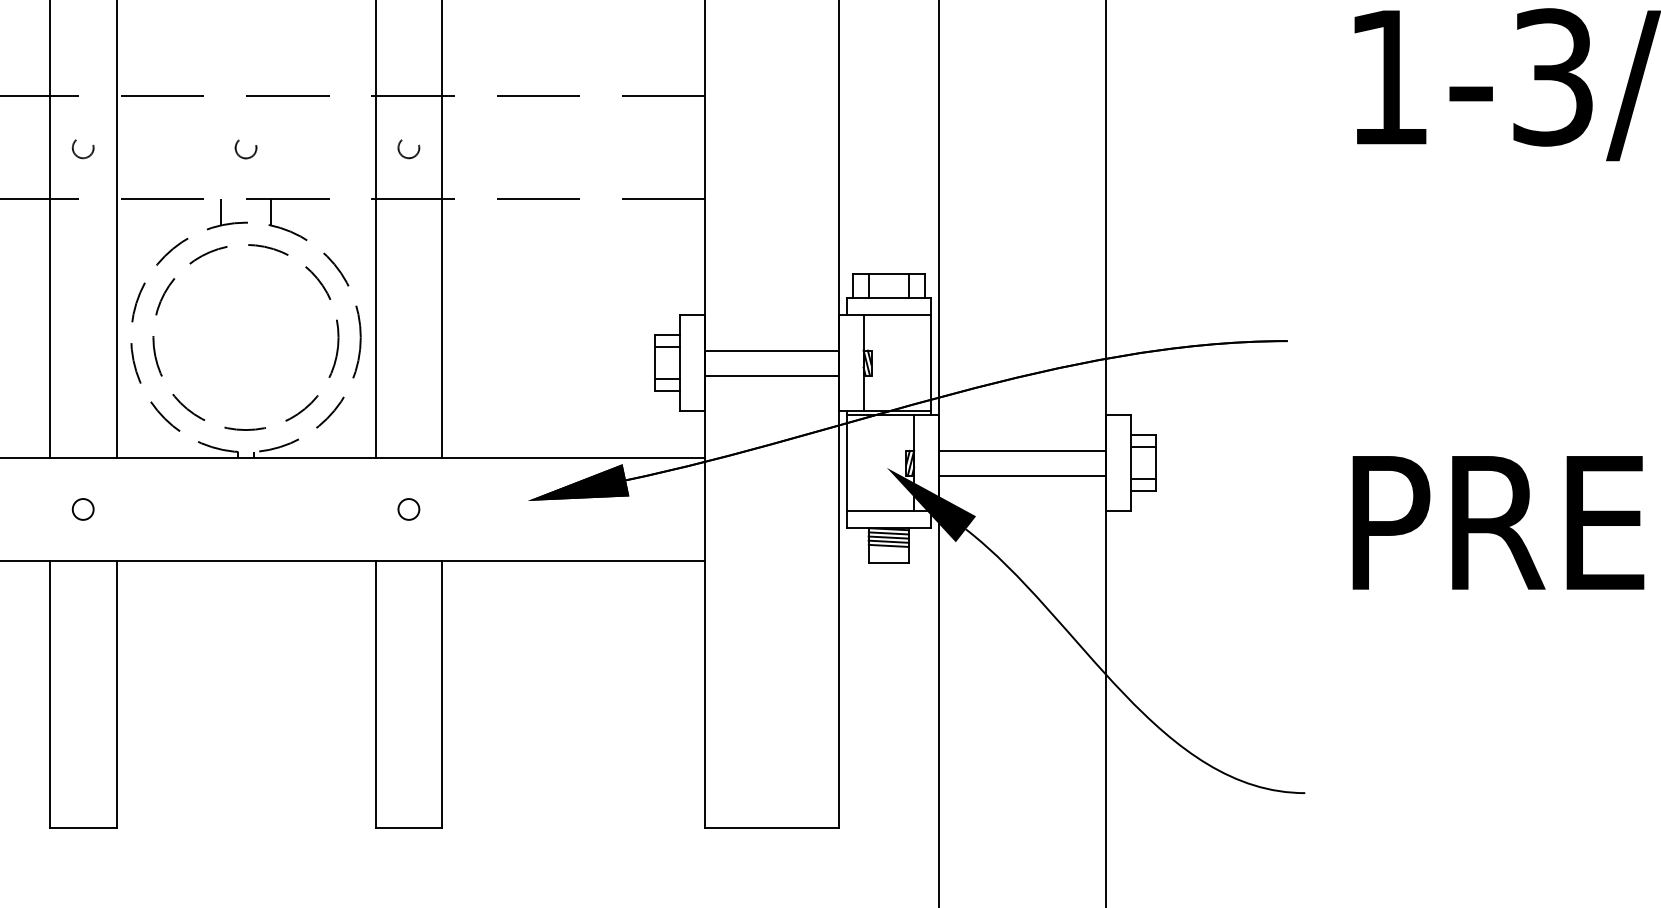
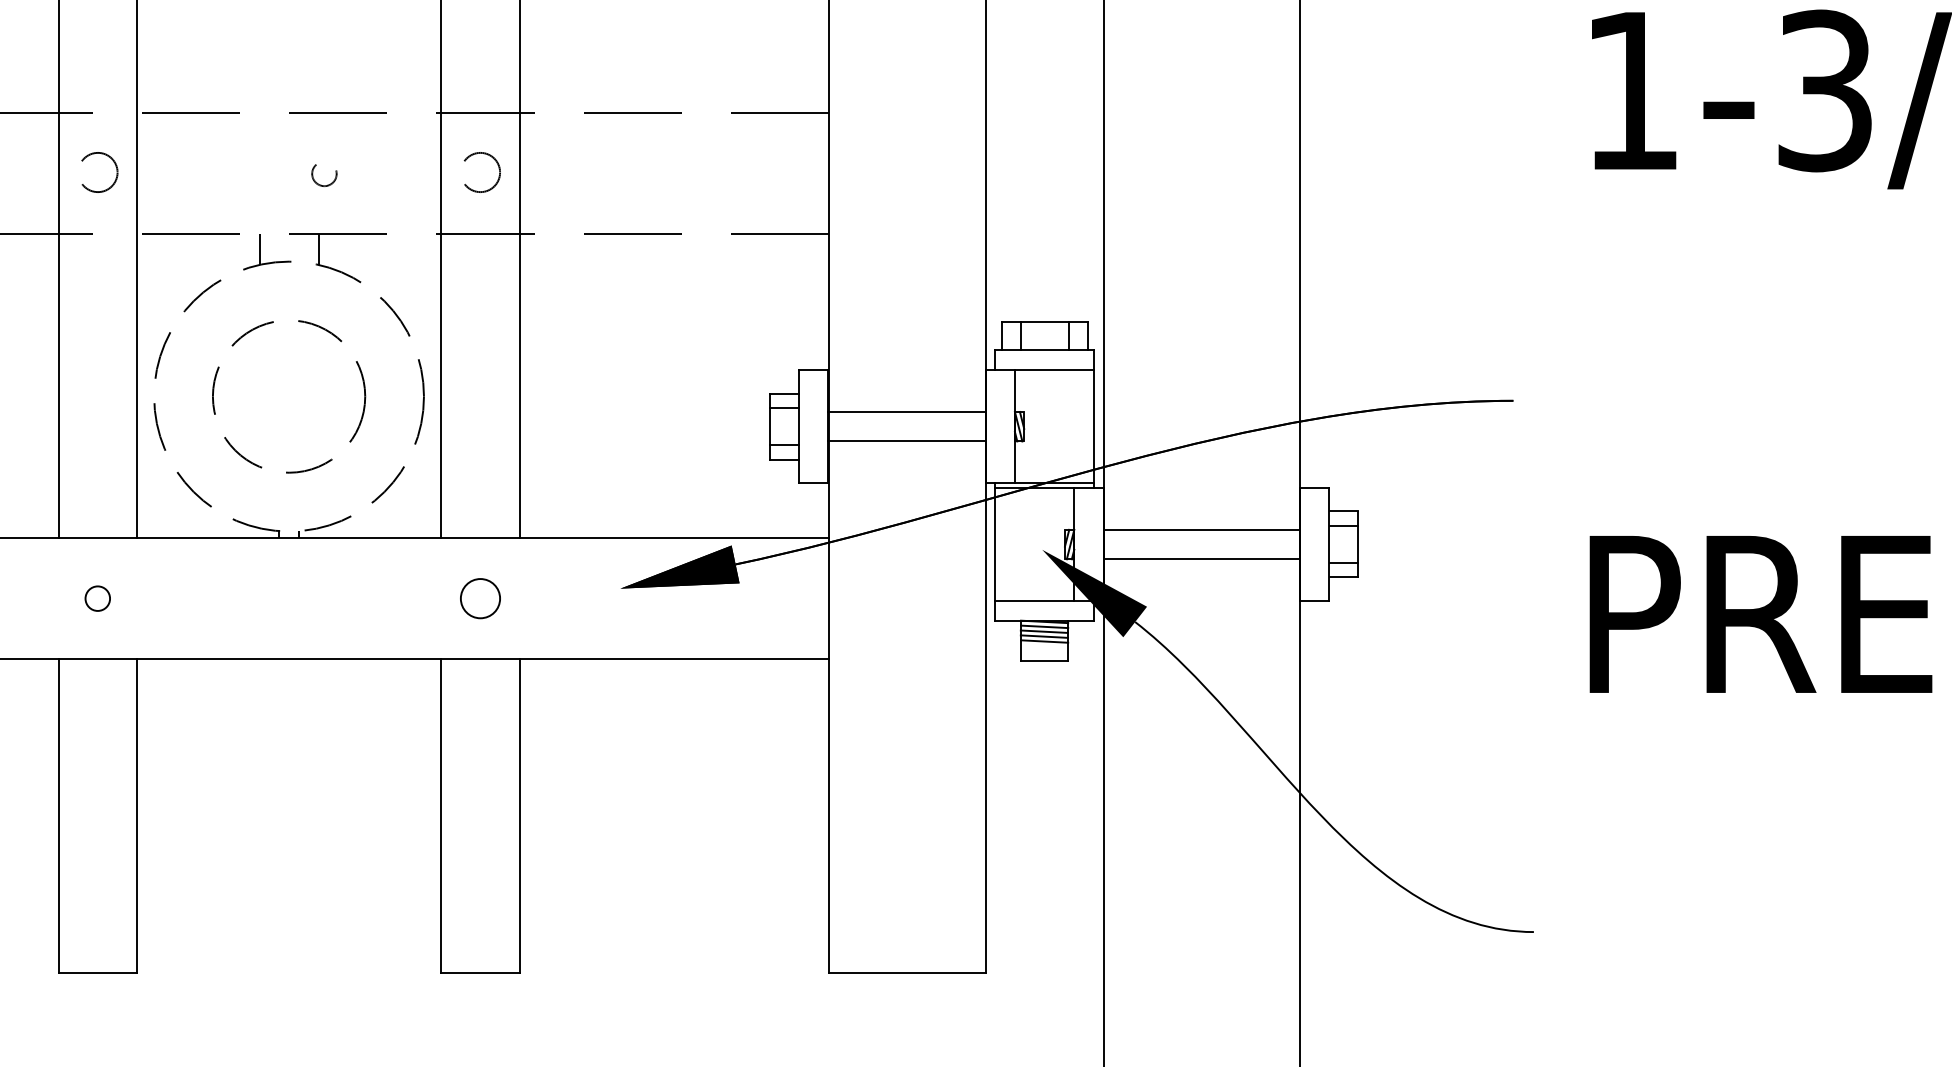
circle: (82, 149) -> (96, 175), size x1.6
circle: (245, 149) -> (323, 175), moved
circle: (408, 149) -> (480, 175), size x1.6
circle: (245, 337) -> (288, 396), size x0.7
circle: (408, 509) -> (480, 598), size x1.6

